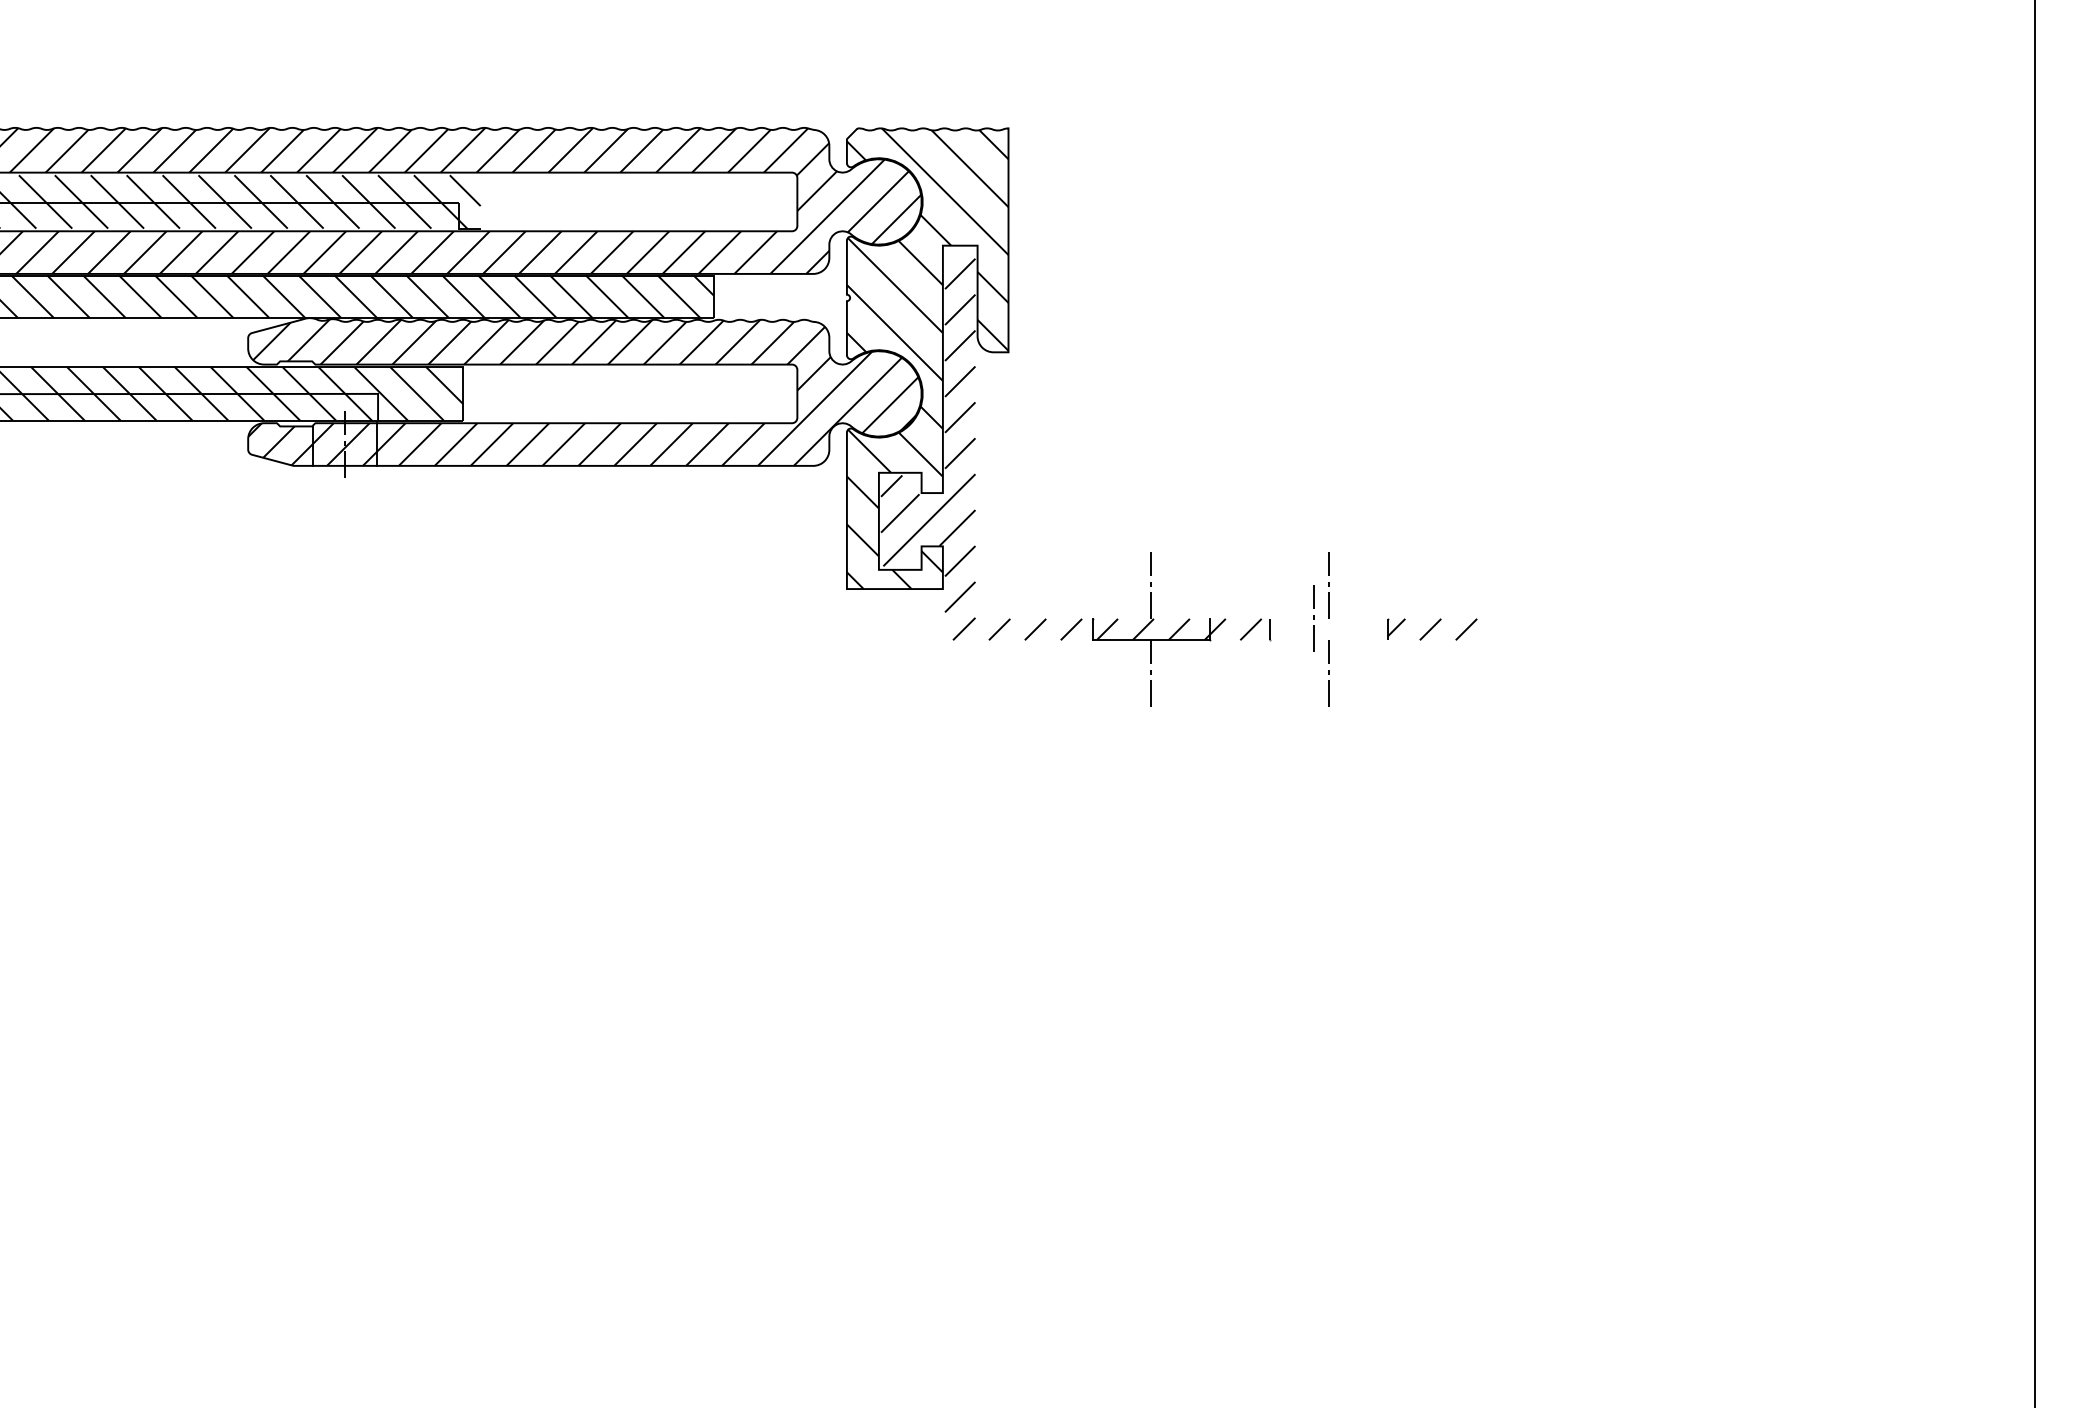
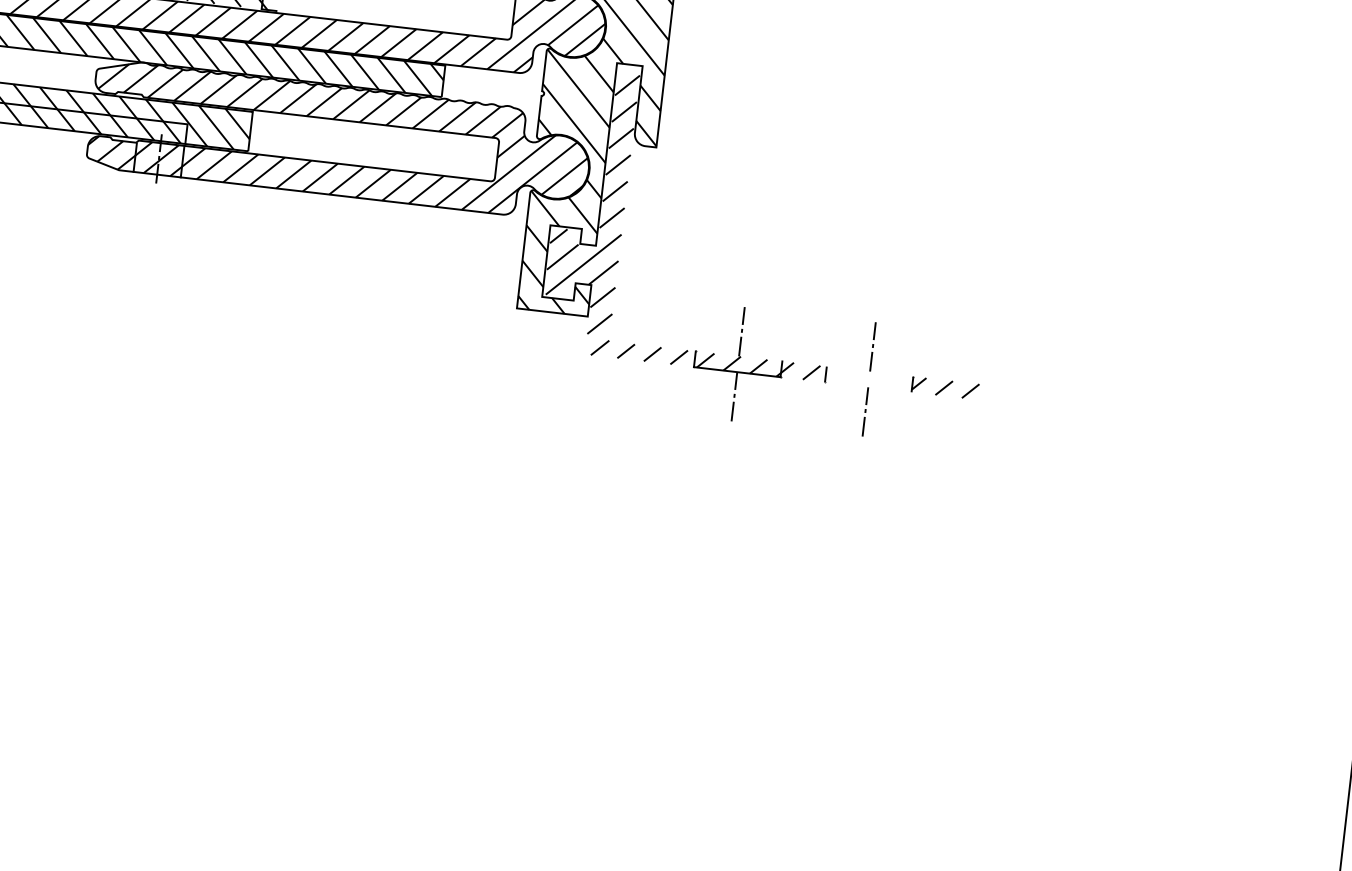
line: (1313, 618) -> (858, 369), removed

